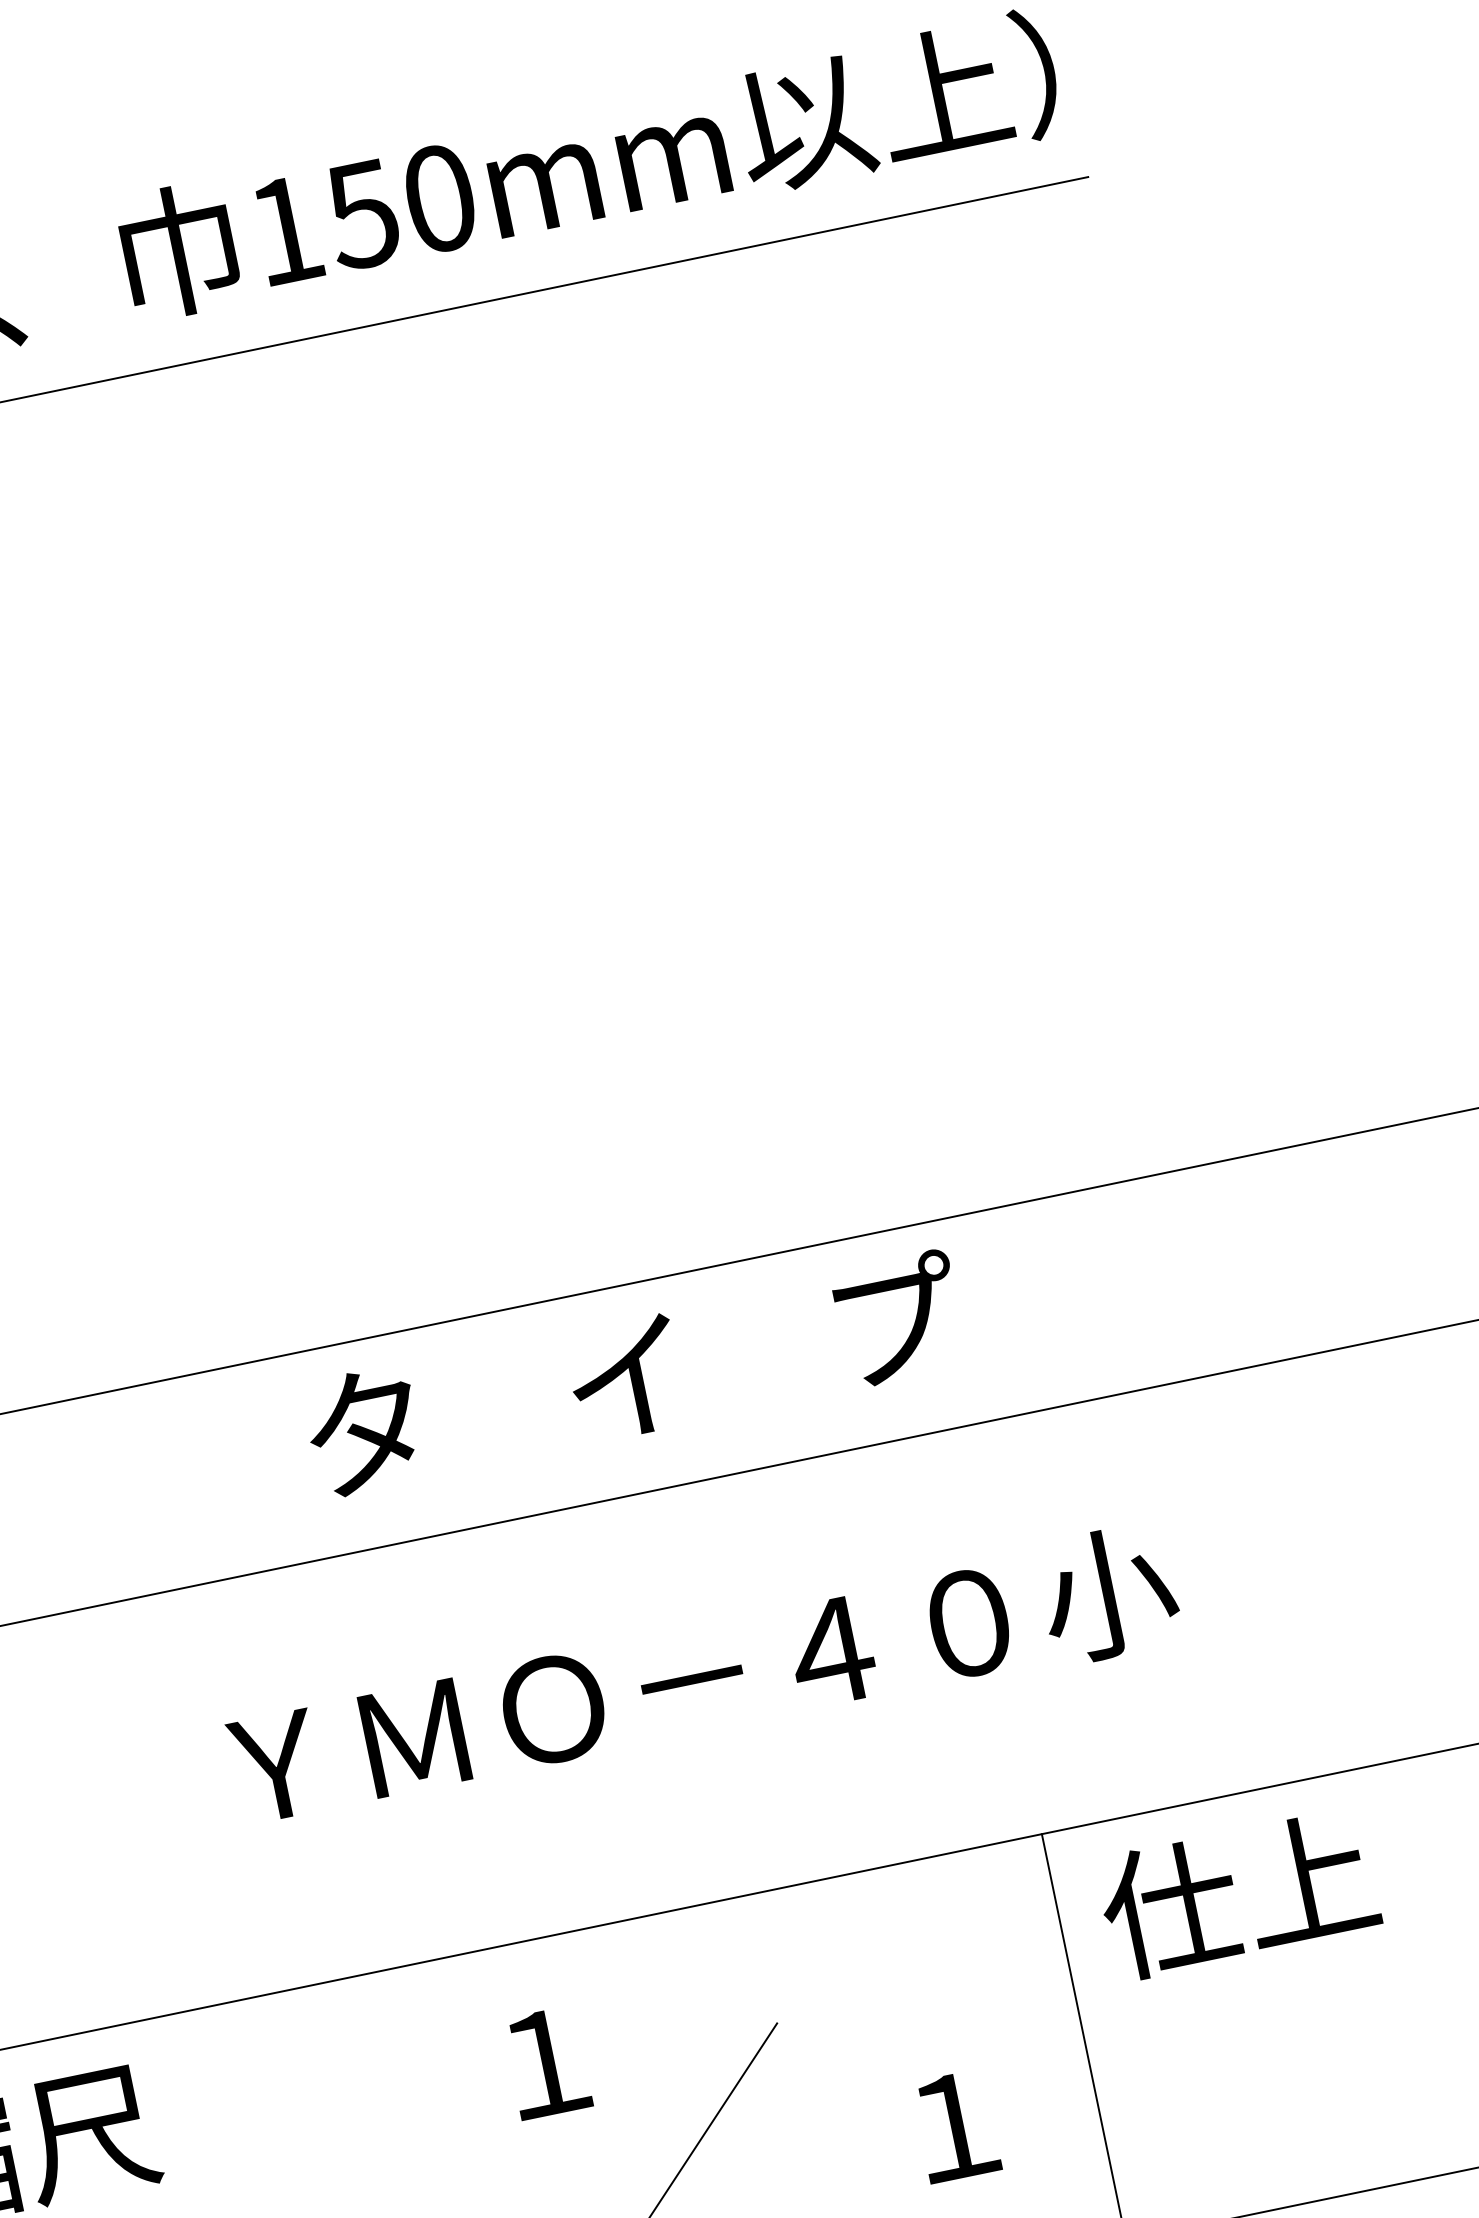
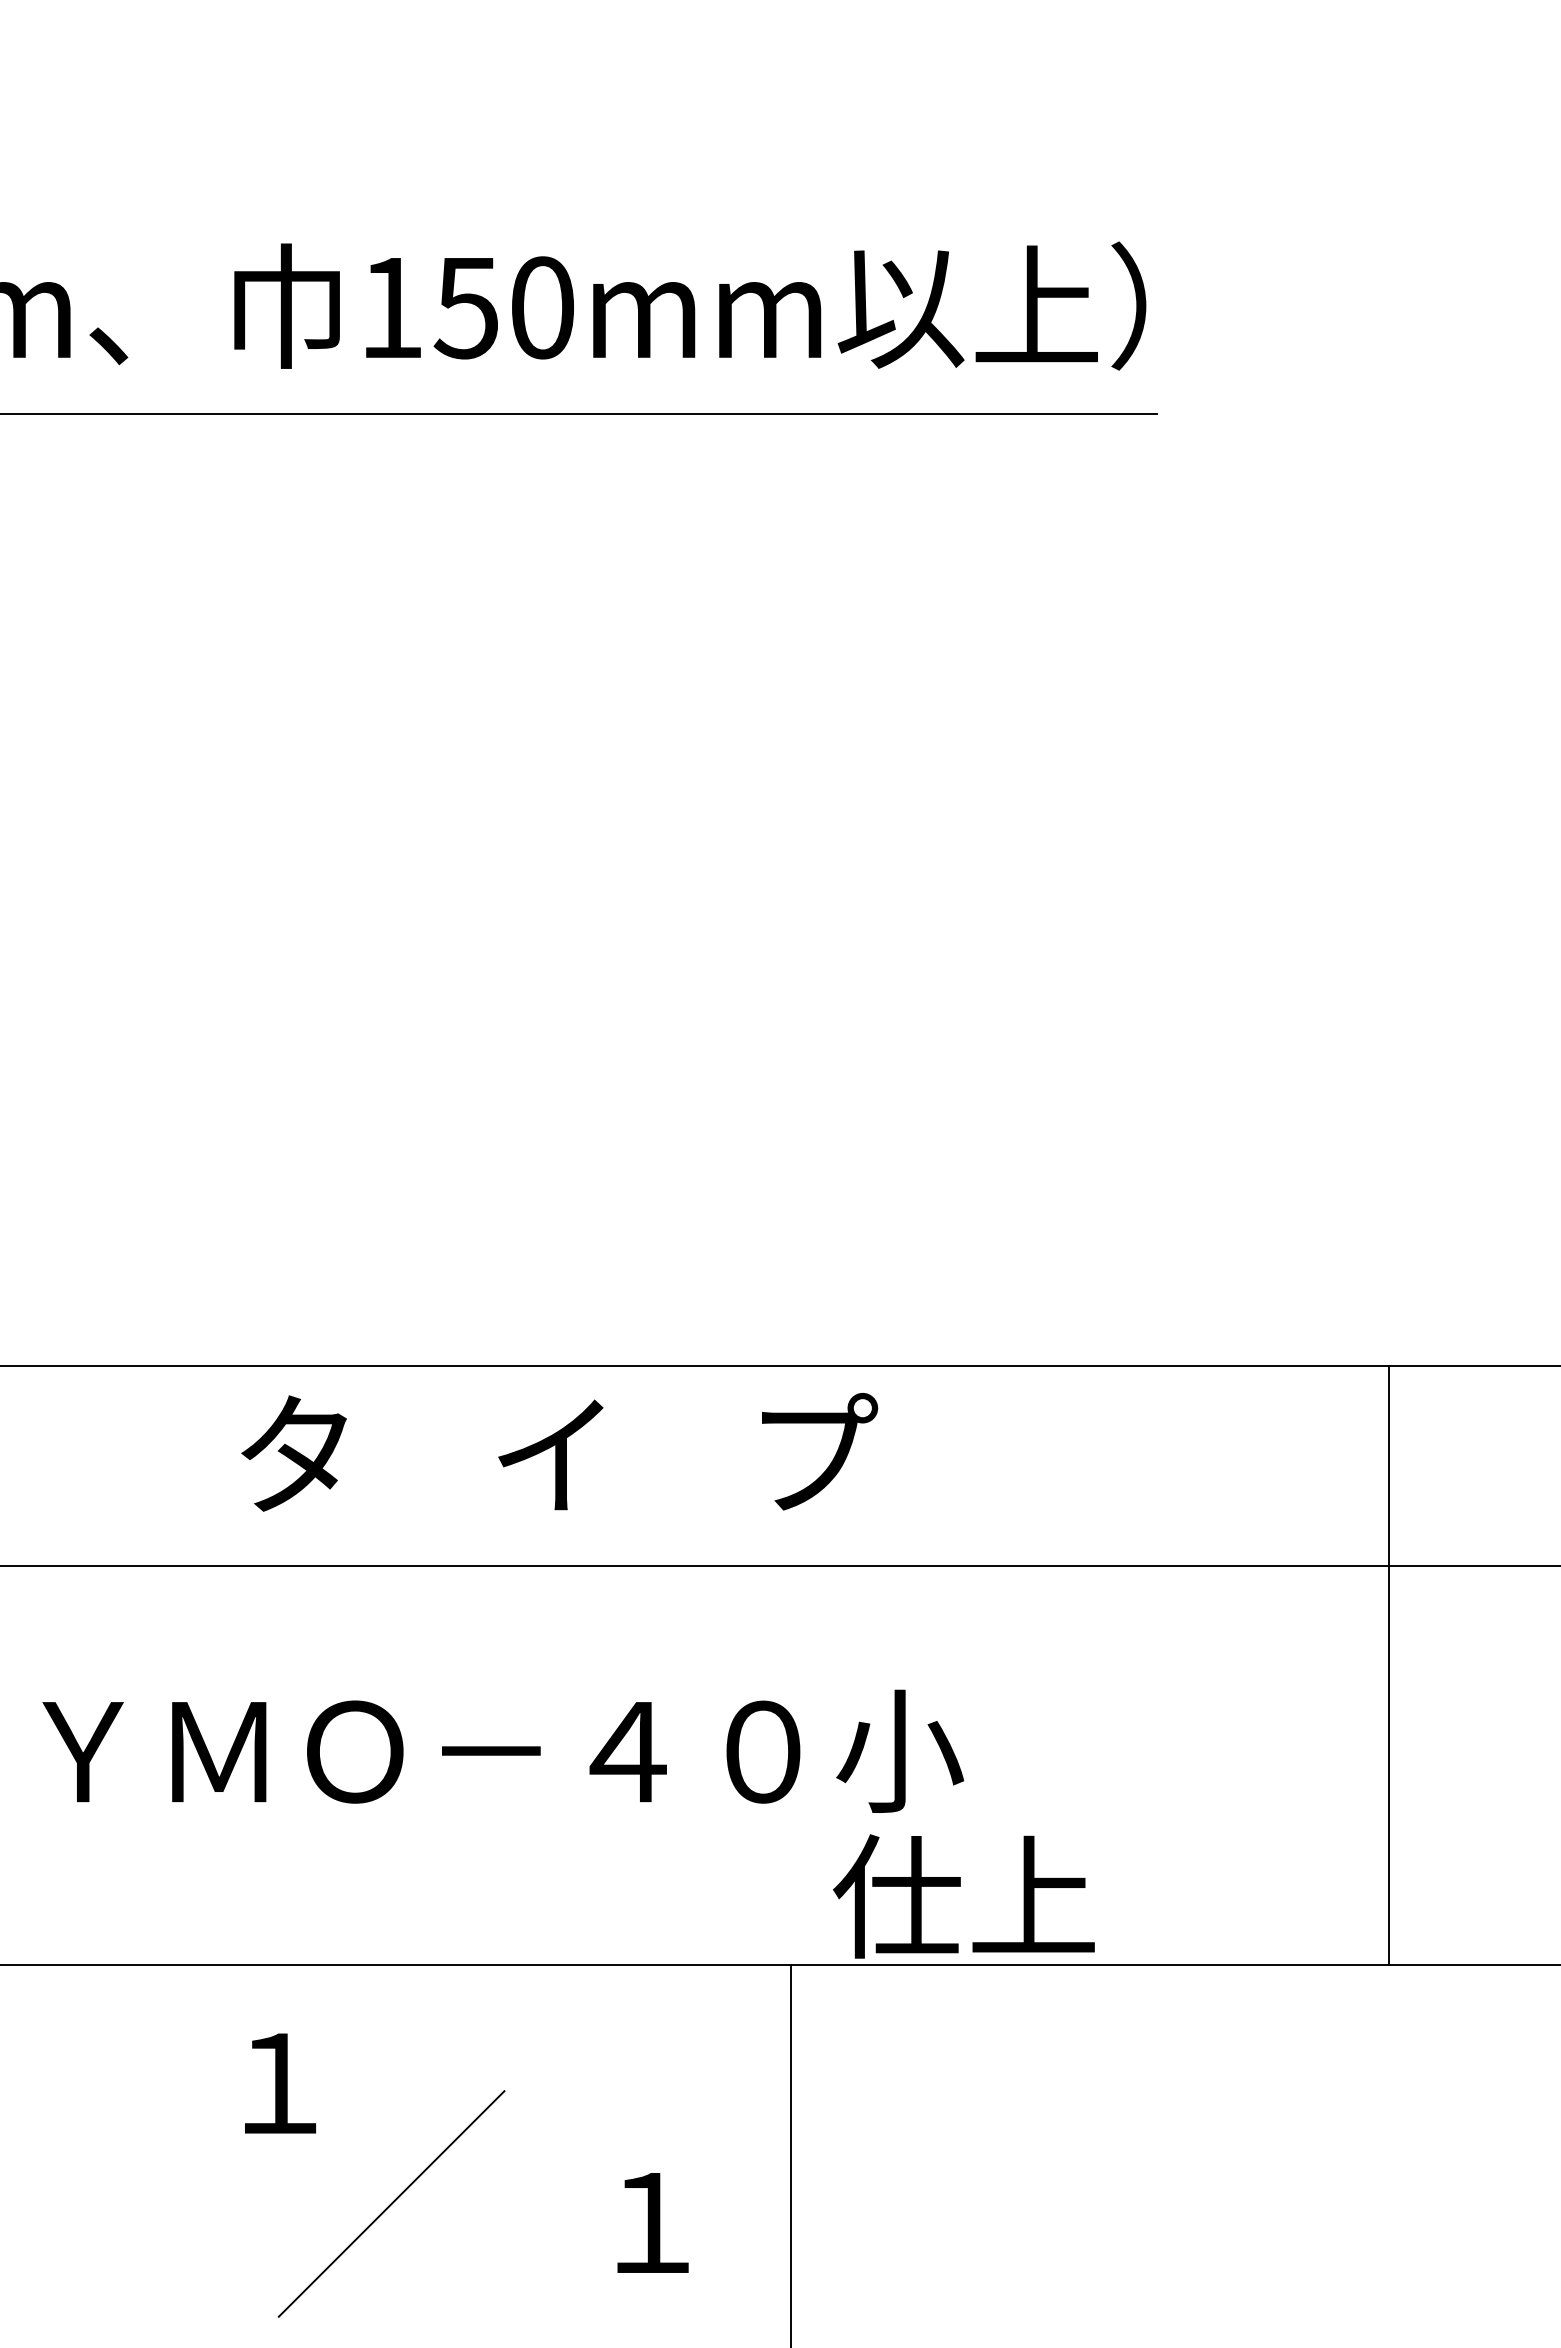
text: (634, 1374) -> (559, 1452), moved
text: (1238, 1894) -> (963, 1896), moved

